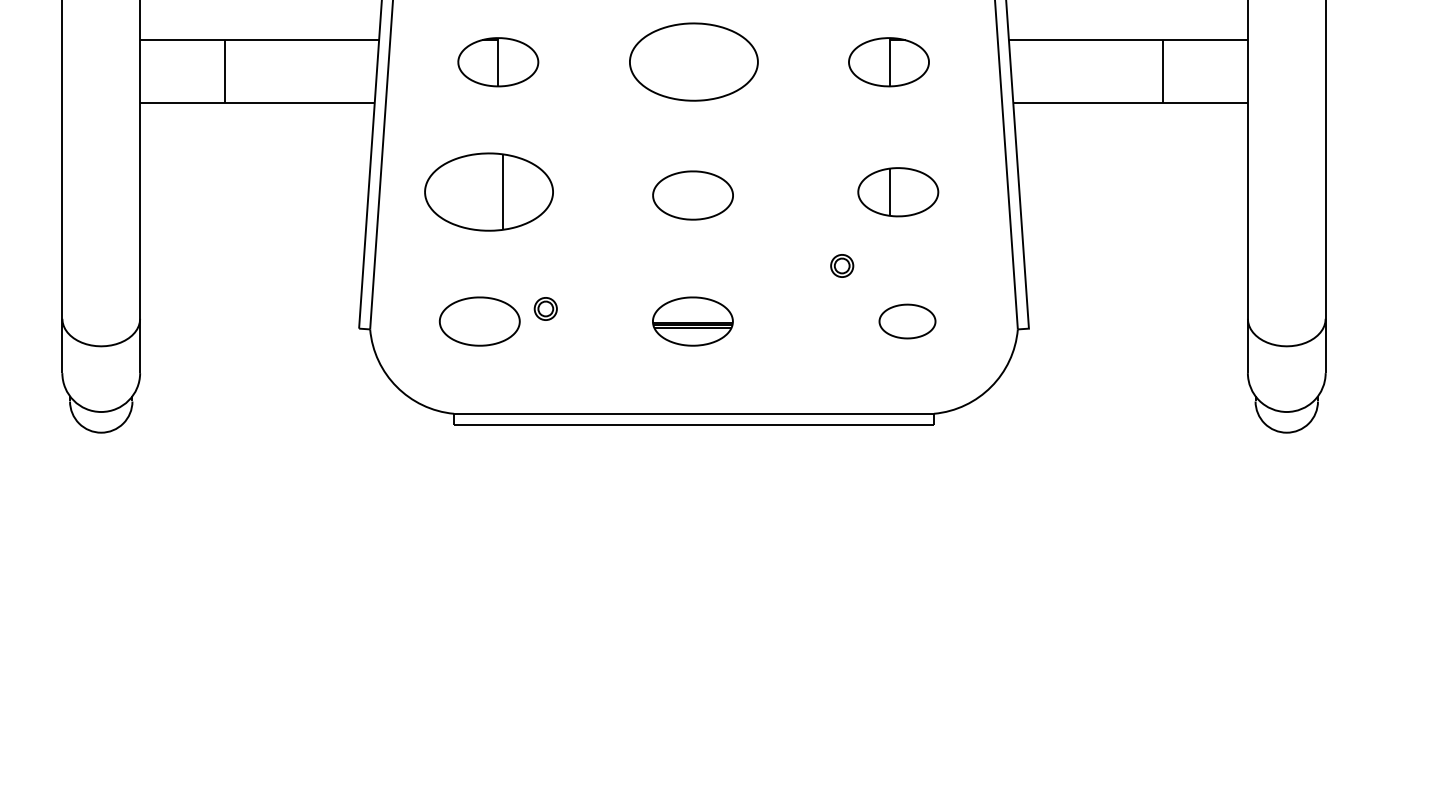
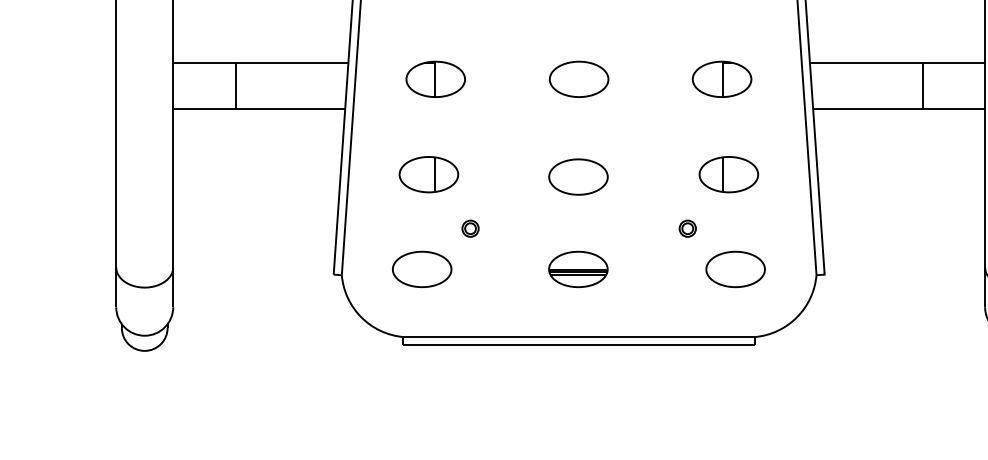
part: (693, 62) -> (578, 79), size x0.62
part: (488, 192) -> (428, 174), size x0.62
part: (545, 308) -> (470, 228), moved
part: (907, 321) -> (735, 269), size x1.43

